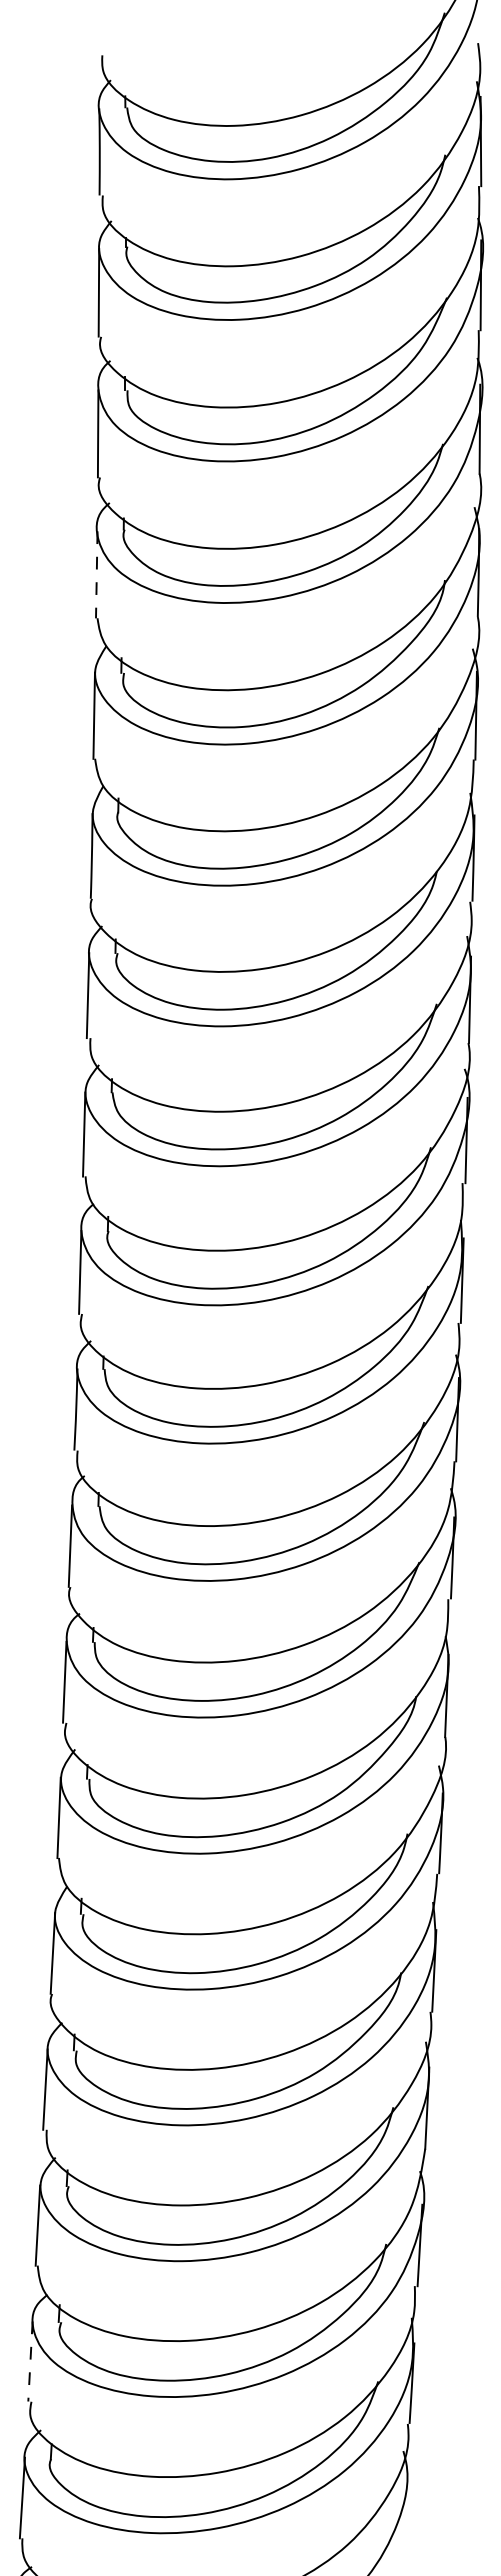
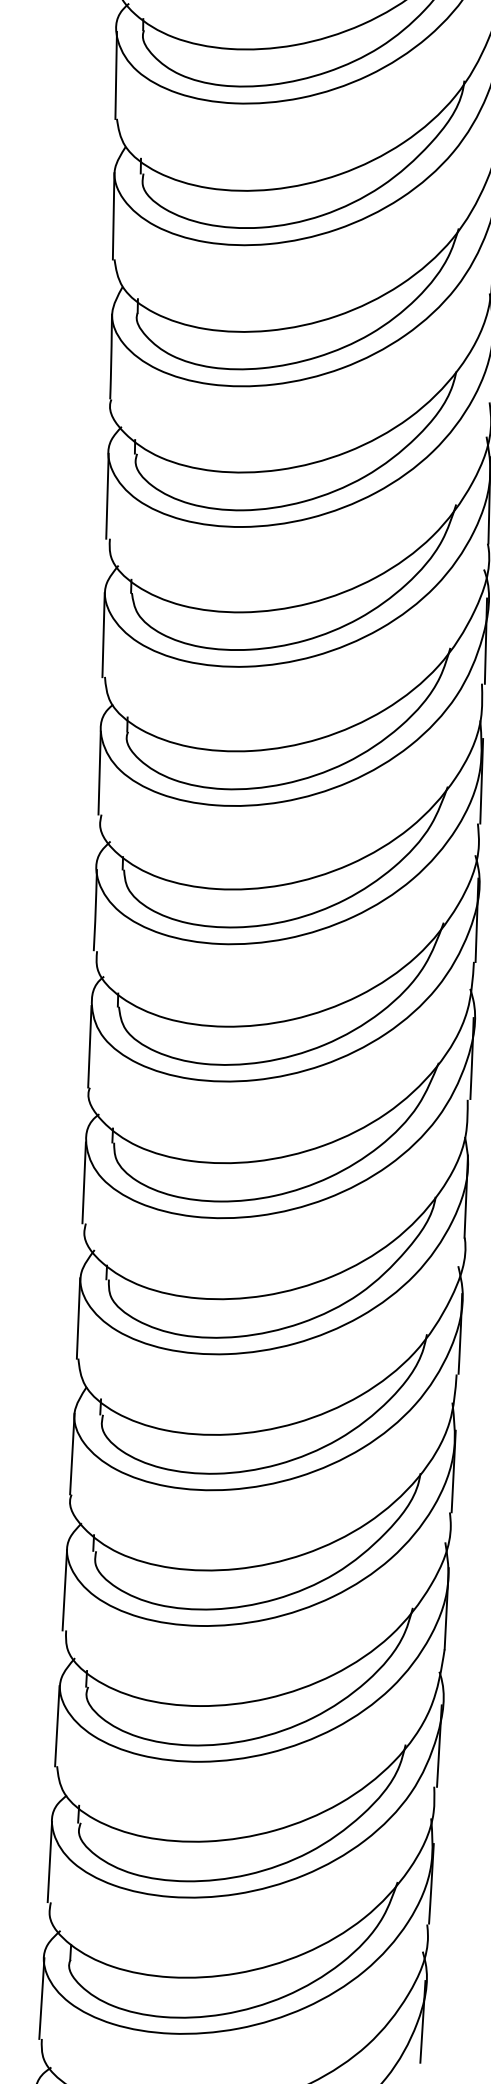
line: (96, 574) -> (115, 75), dashed -> solid
line: (30, 2361) -> (49, 1862), dashed -> solid
line: (403, 2521) -> (422, 2022), added

